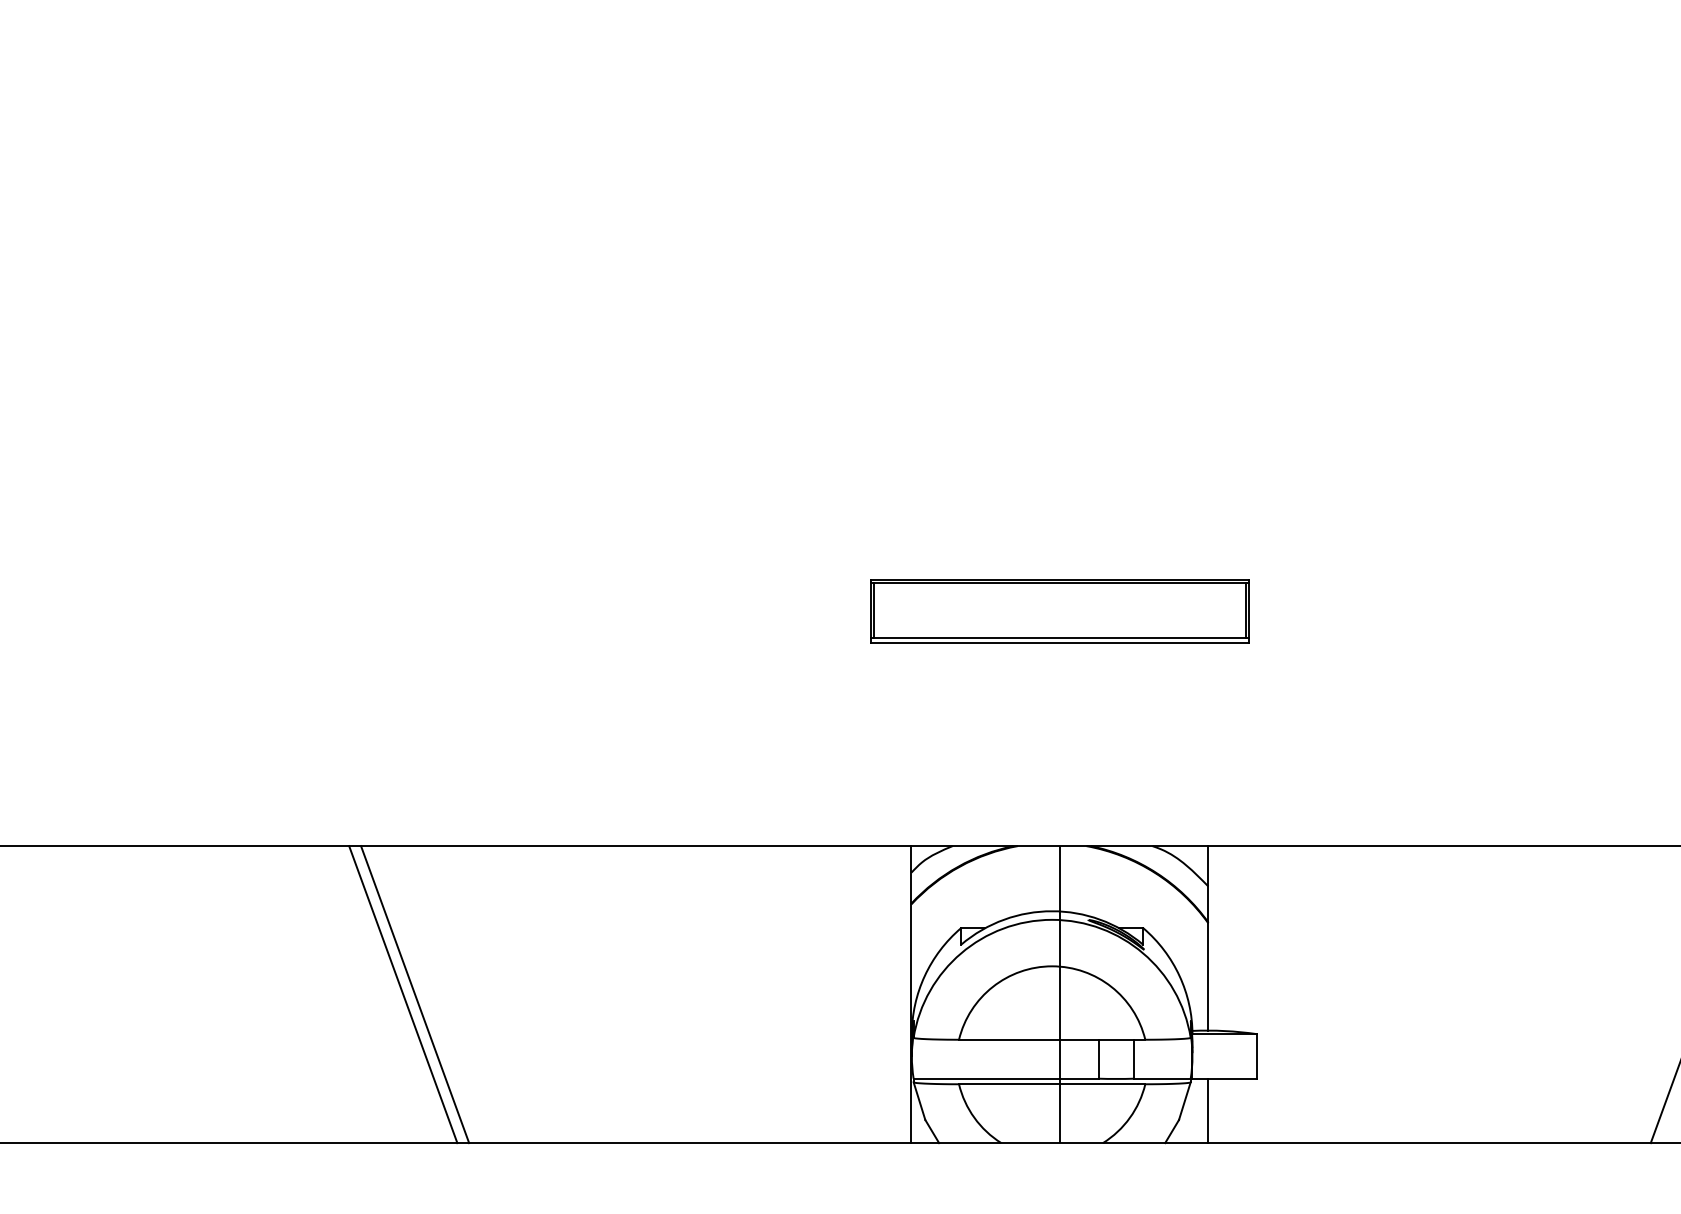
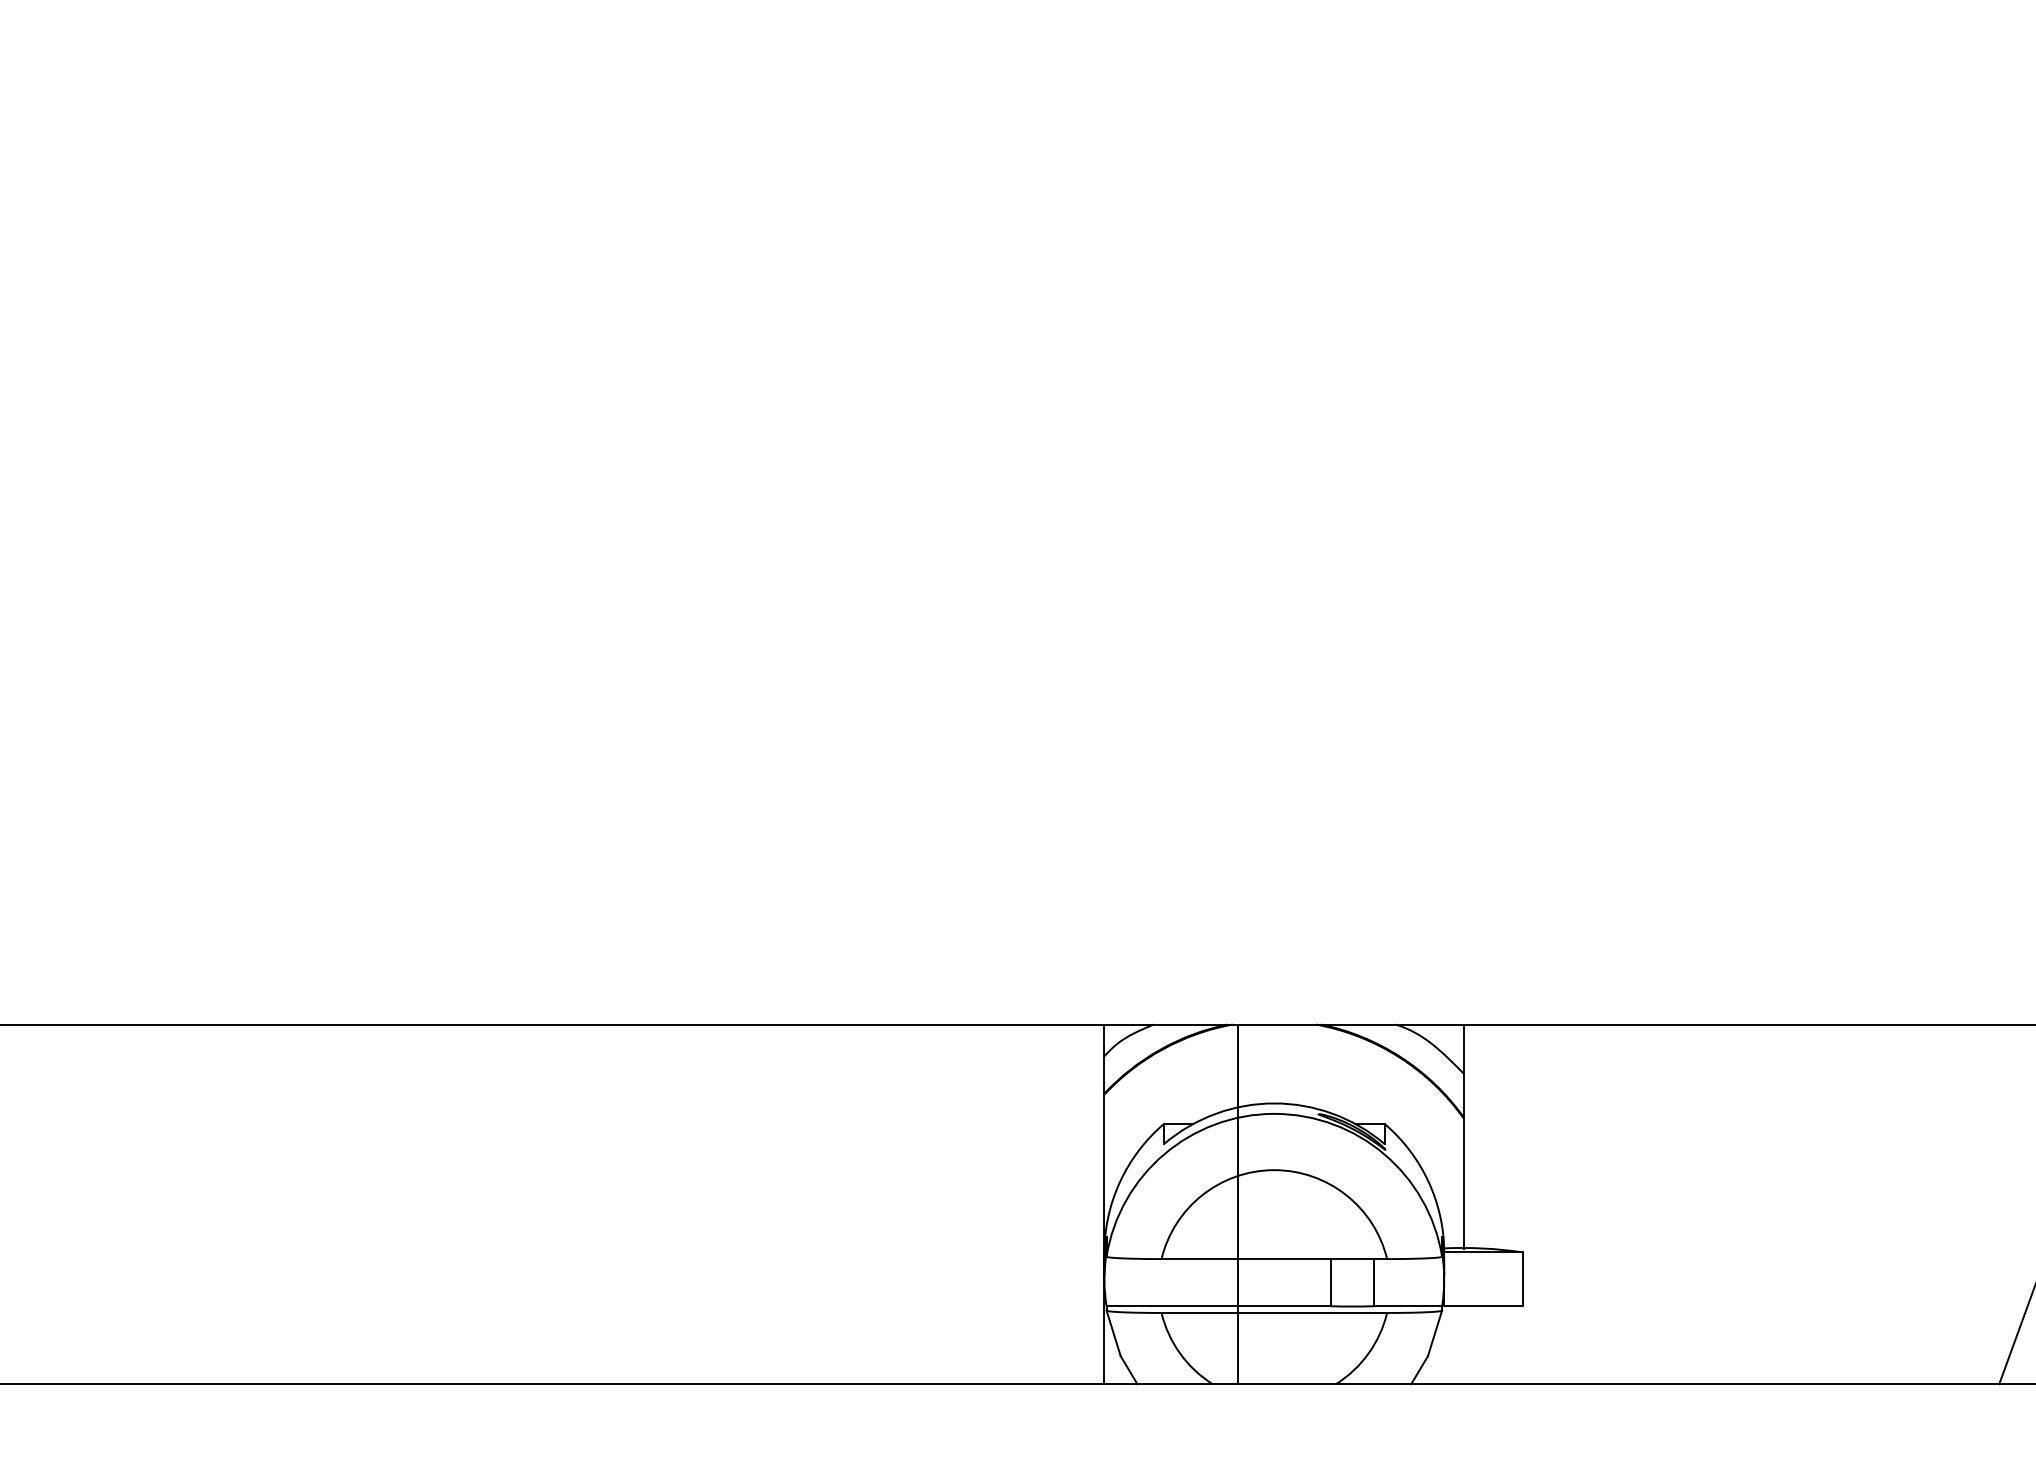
part: (1059, 611) -> (1283, 740), removed
line: (403, 994) -> (488, 1204), removed
line: (415, 994) -> (503, 1204), removed
line: (1059, 994) -> (1237, 1204), moved
line: (1208, 1110) -> (1463, 1344), removed

